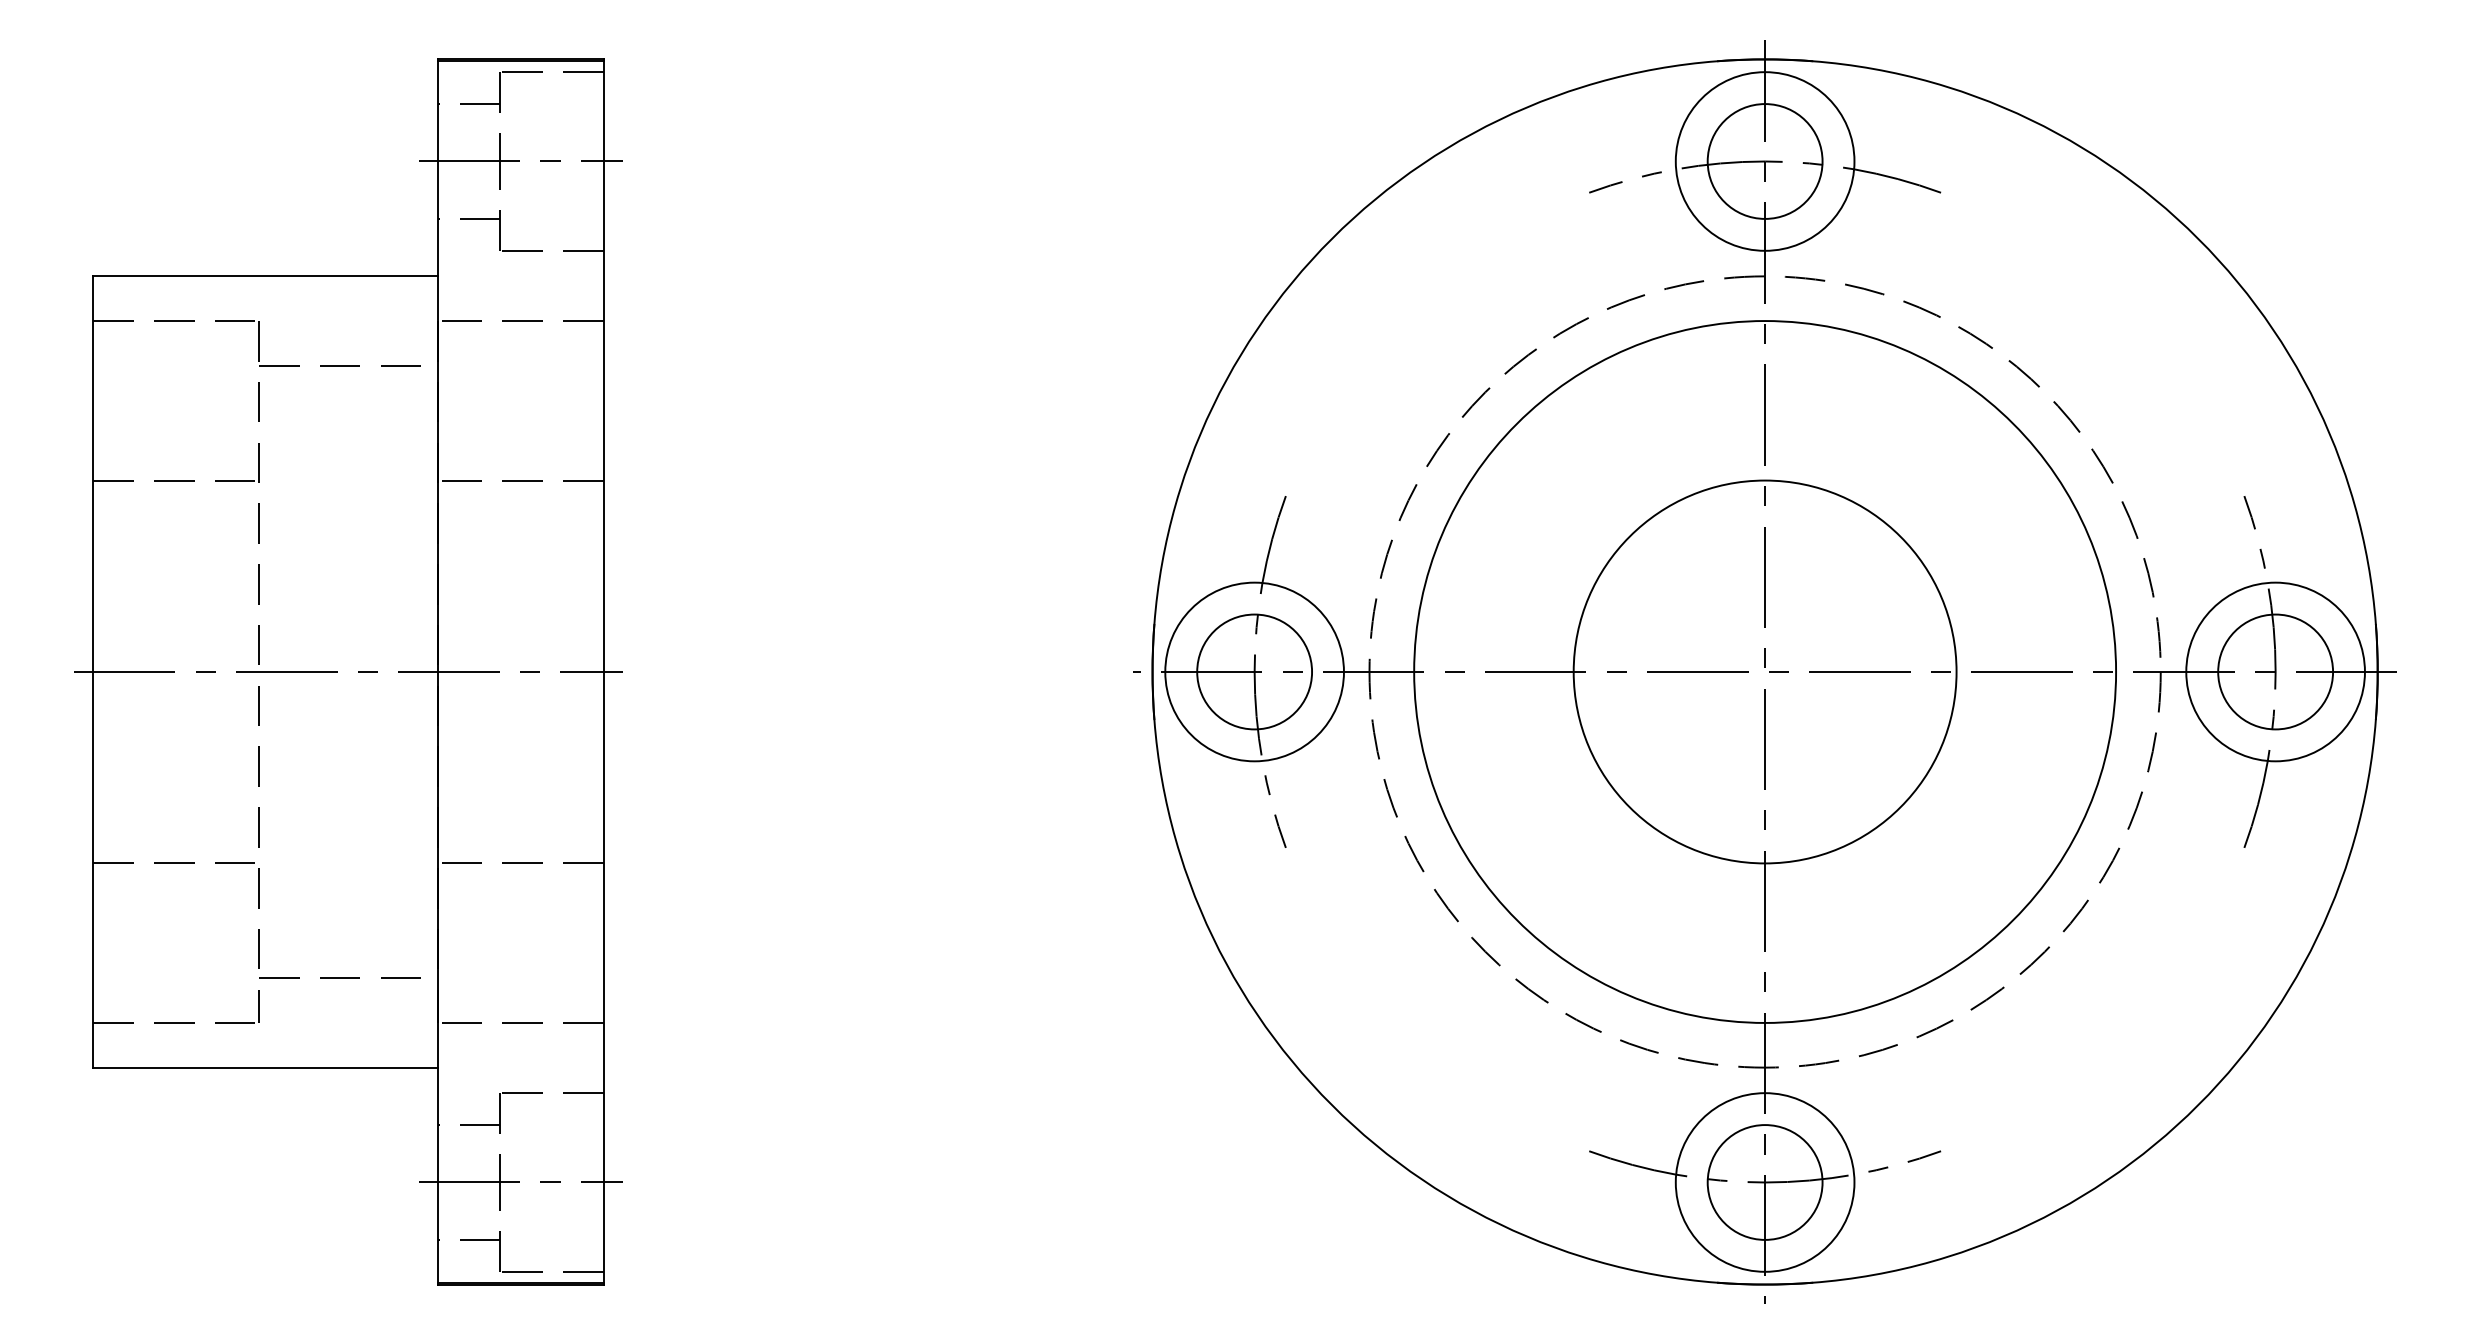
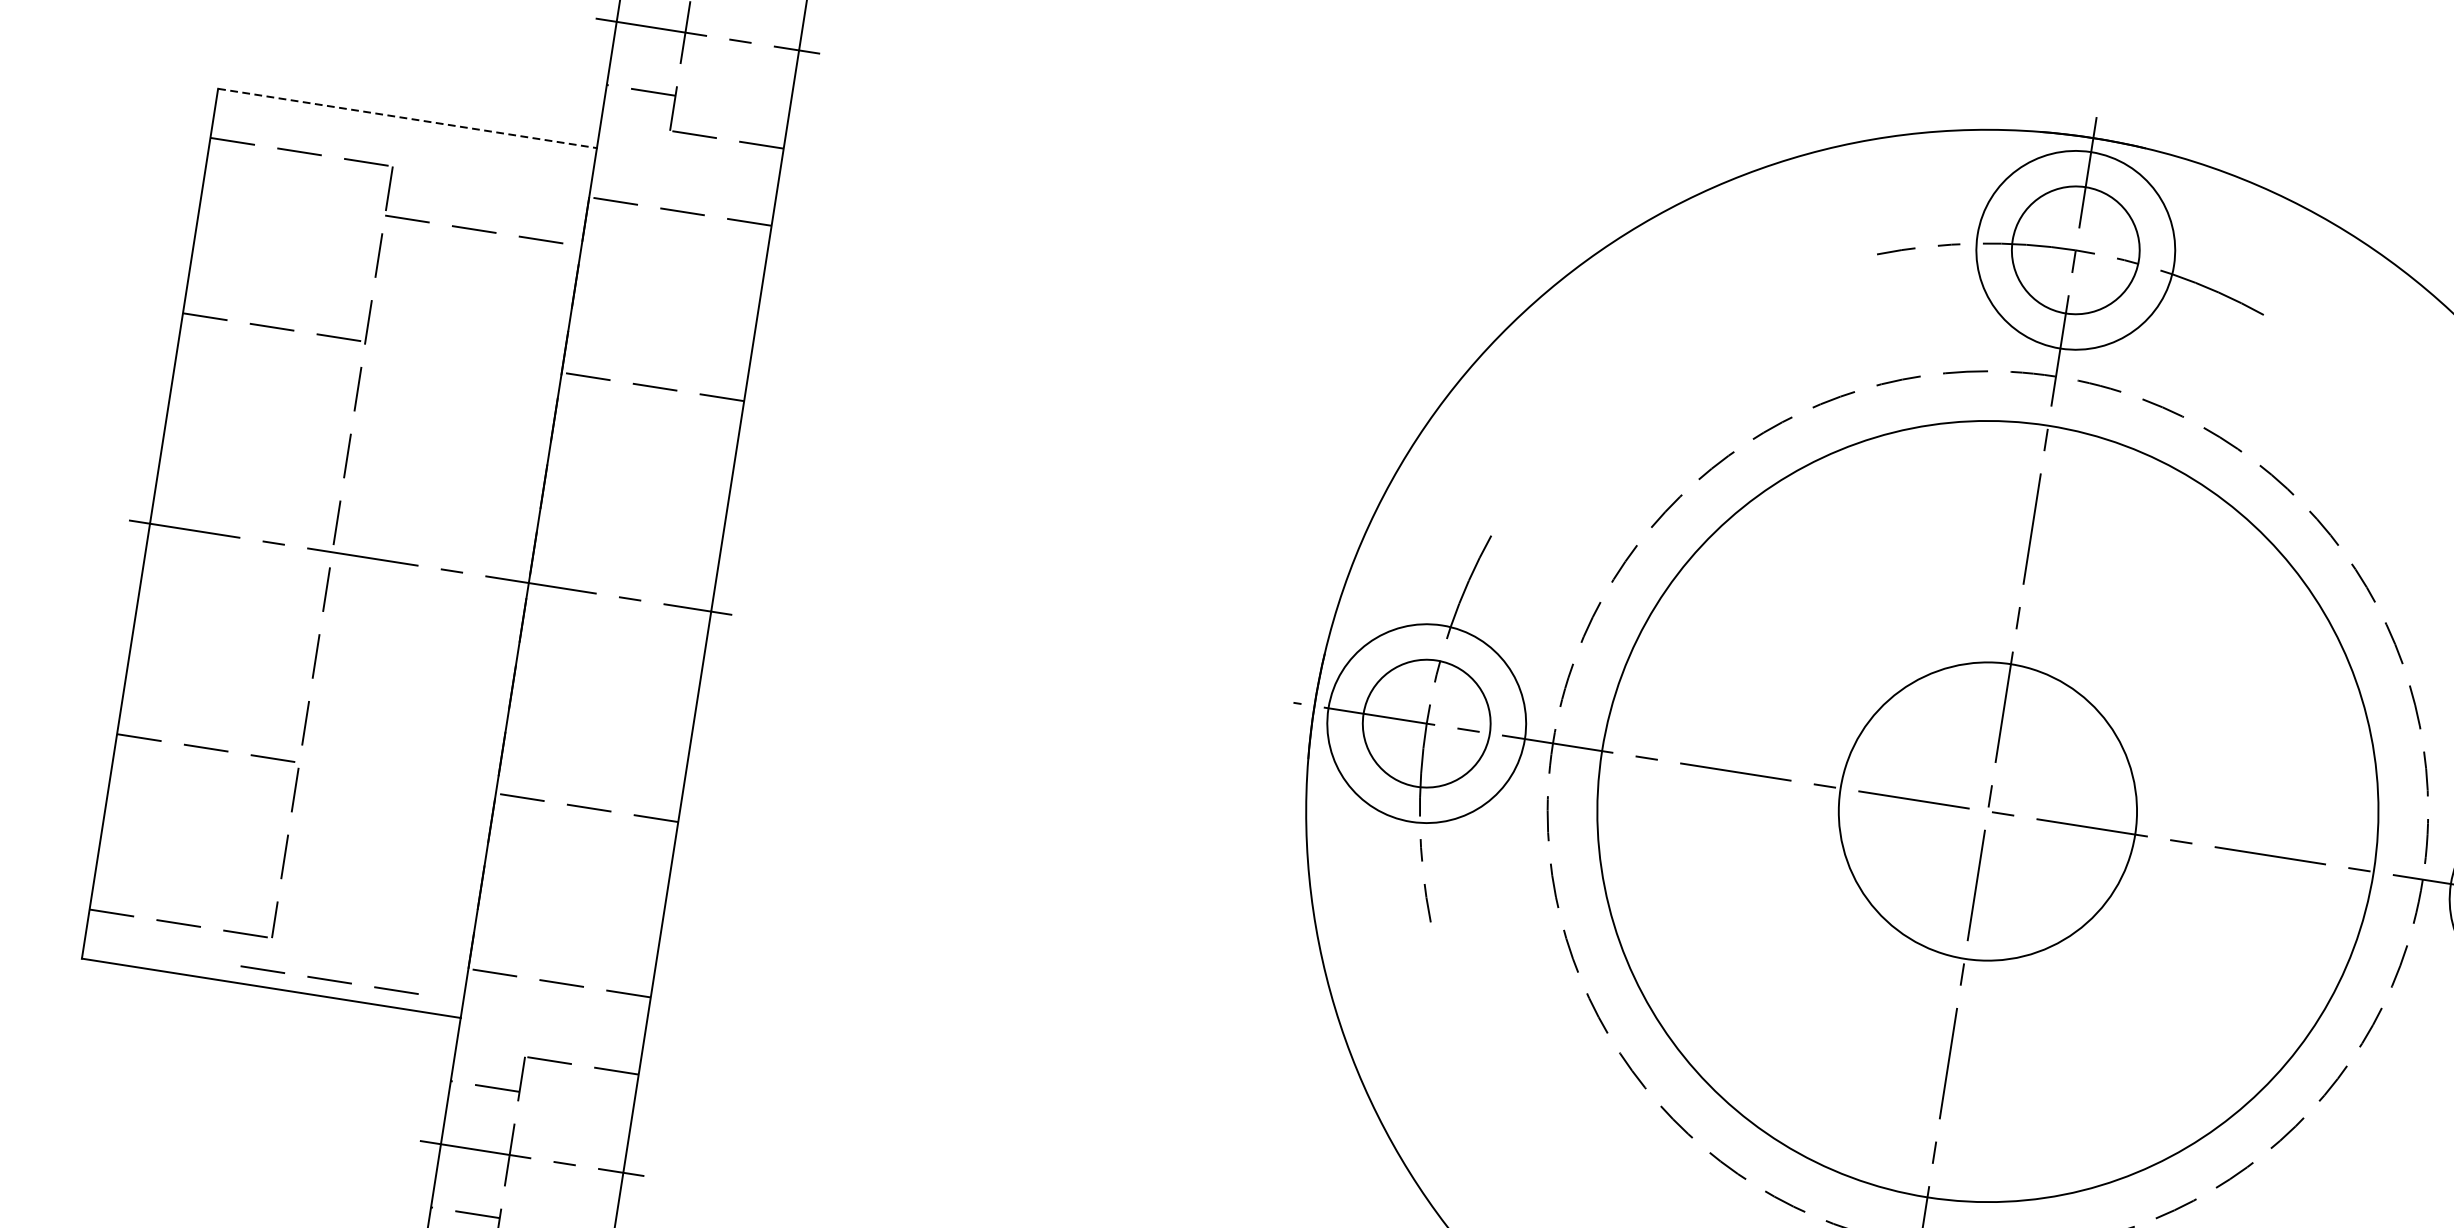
line: (266, 276) -> (408, 118), solid -> dashed
circle: (1764, 671) -> (1987, 810), size x0.7
line: (339, 977) -> (329, 979), moved

